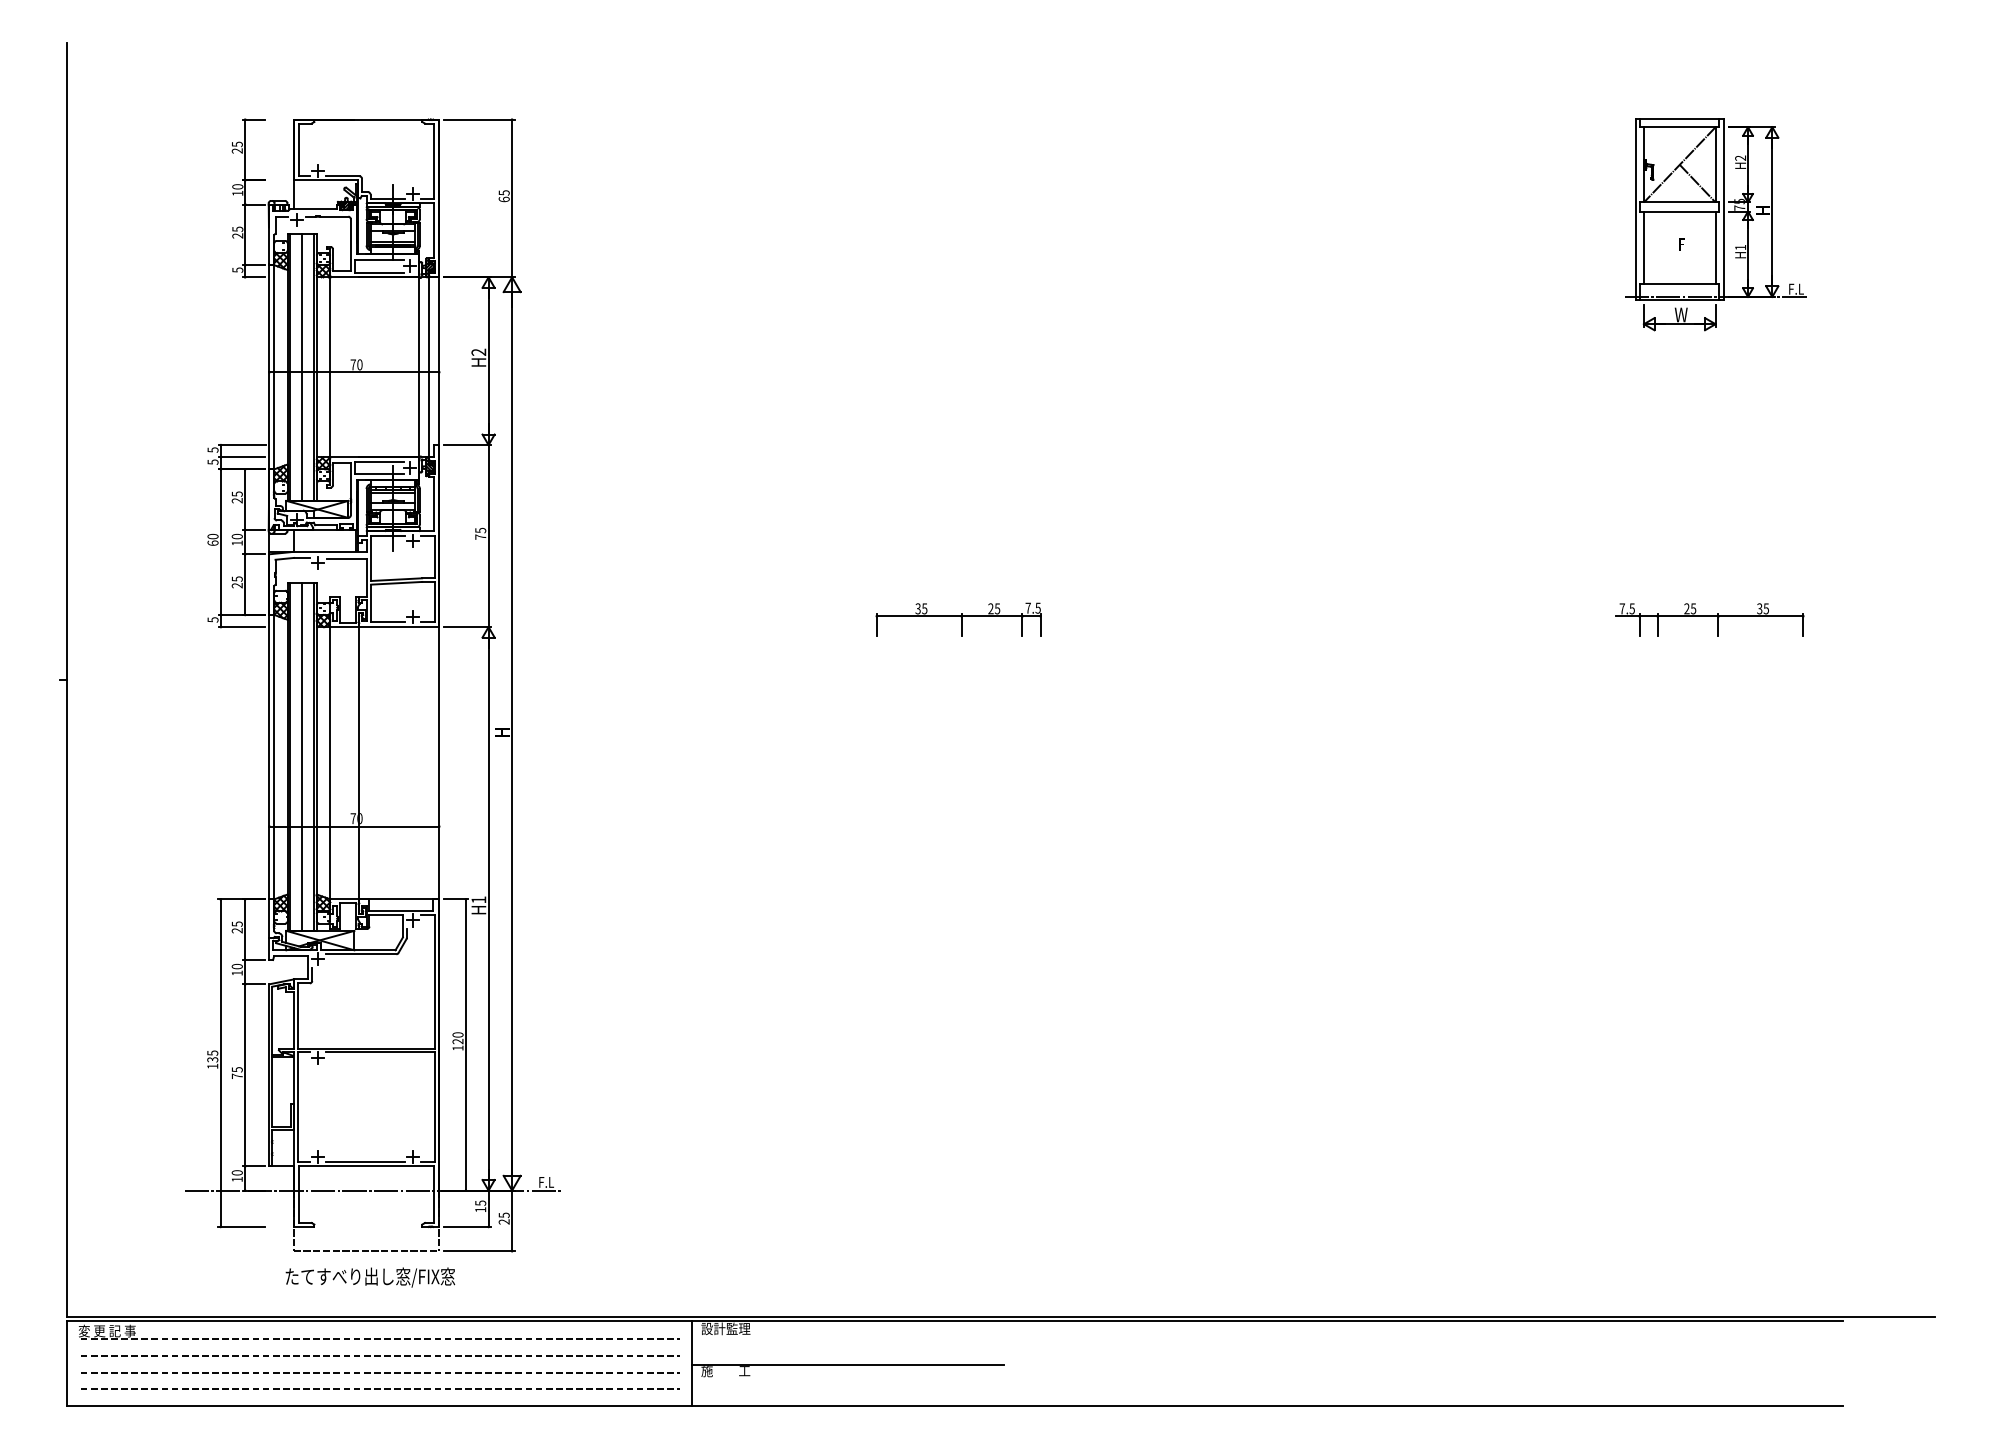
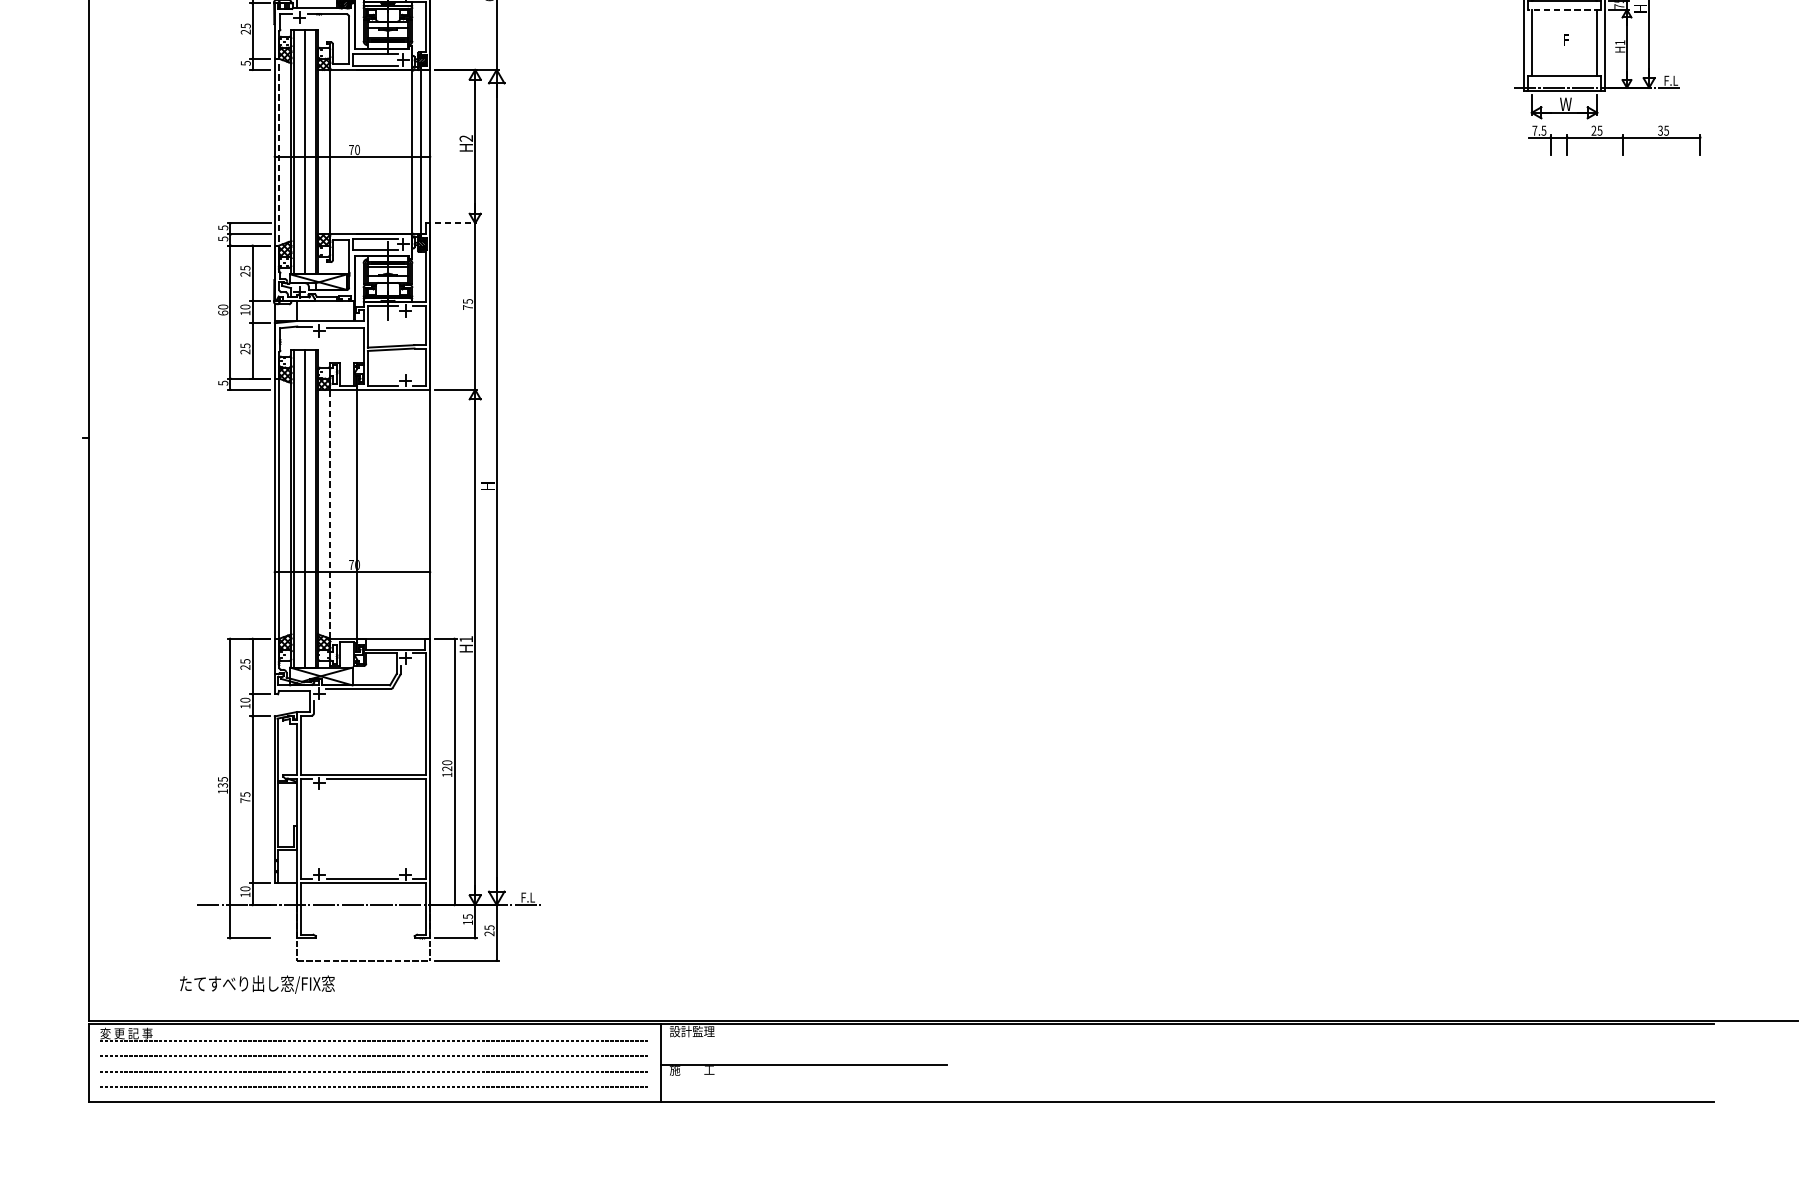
line: (1679, 211) -> (1564, 9), solid -> dashed
line: (274, 381) -> (279, 165), solid -> dashed
line: (468, 445) -> (456, 223), solid -> dashed
part: (958, 619) -> (904, 382), removed
part: (1709, 619) -> (1614, 140), moved
line: (330, 762) -> (330, 513), solid -> dashed
text: (370, 1277) -> (257, 984), moved

